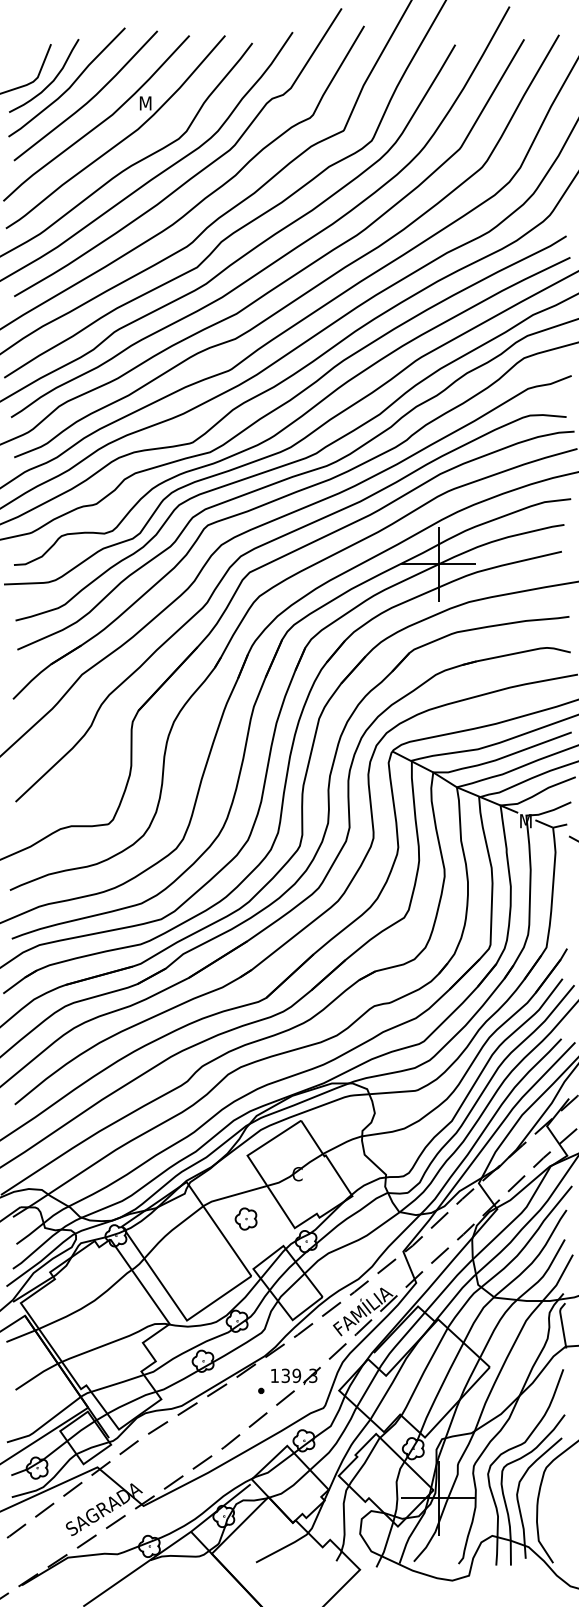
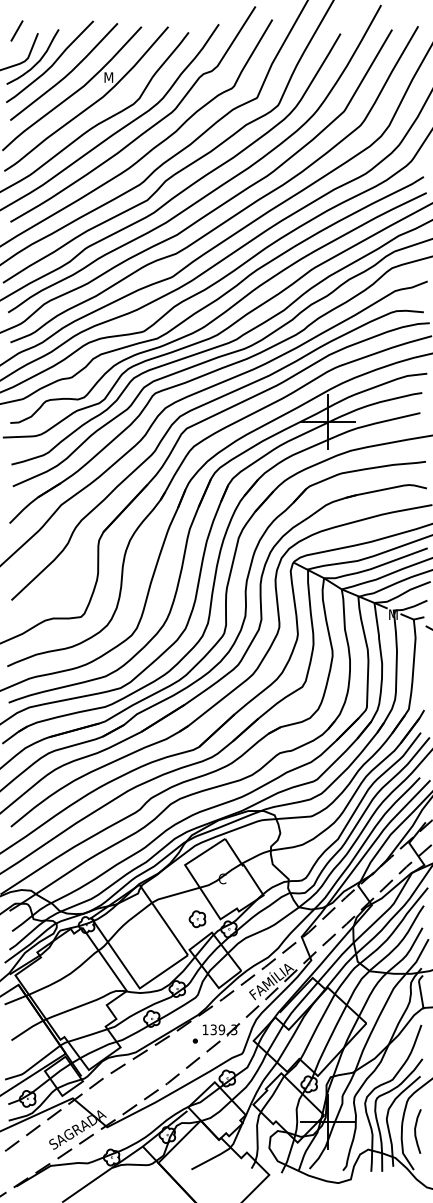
line: (22, 41) -> (16, 31), added
part: (245, 1218) -> (197, 918), moved
curve: (555, 1511) -> (415, 1131), added

